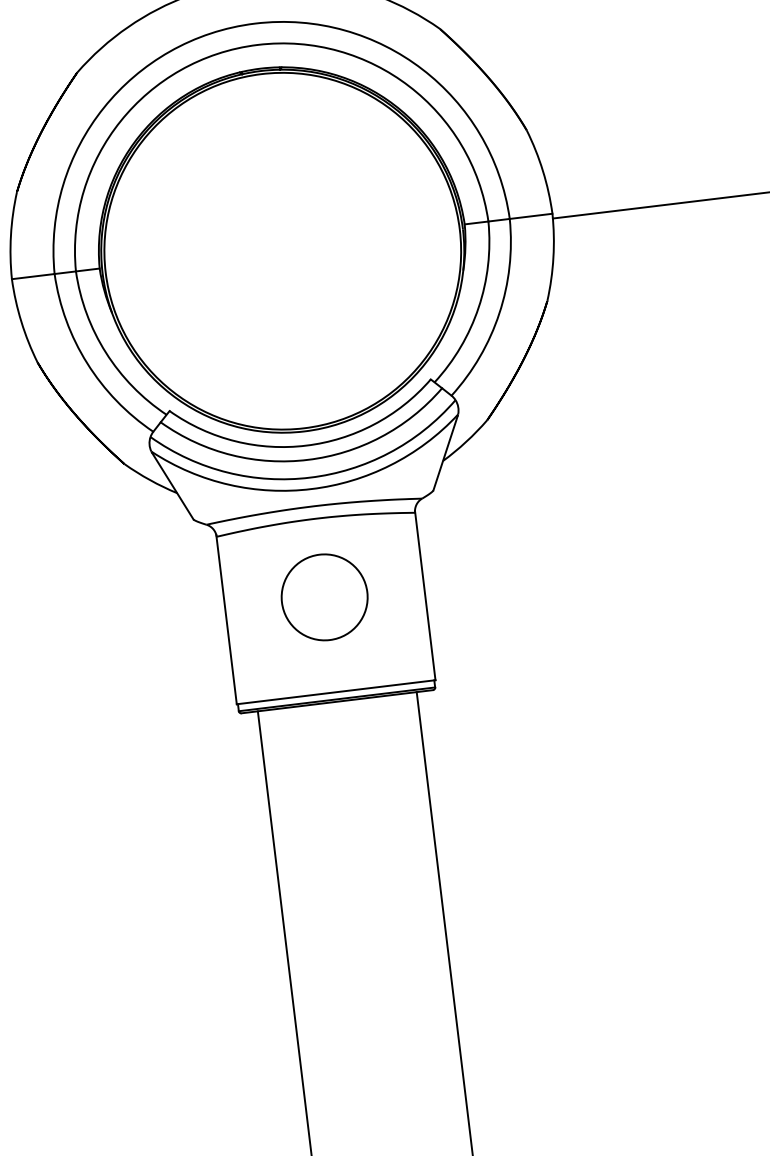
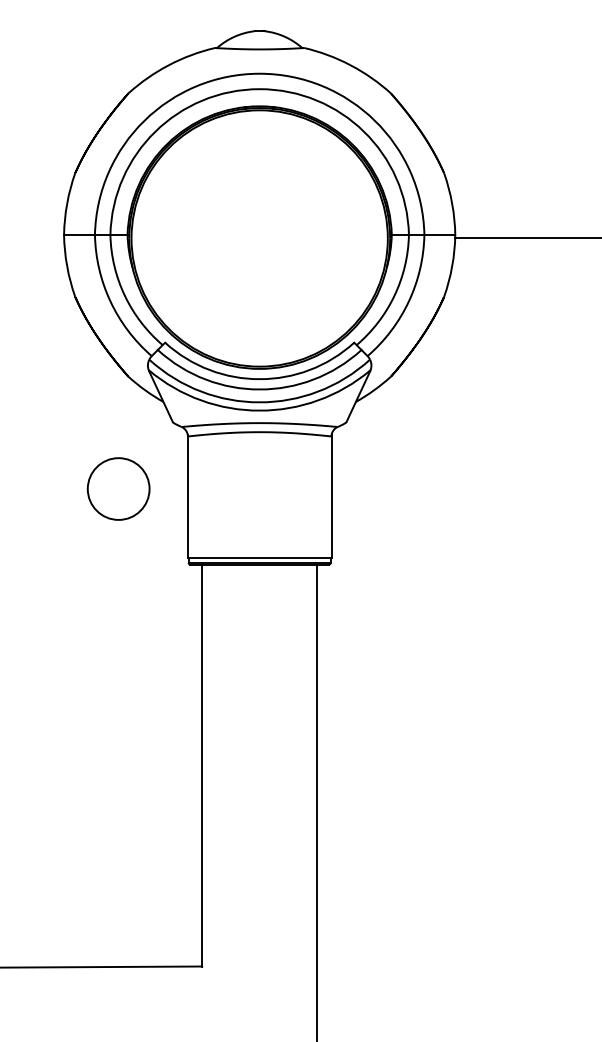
circle: (324, 596) -> (118, 488), moved

